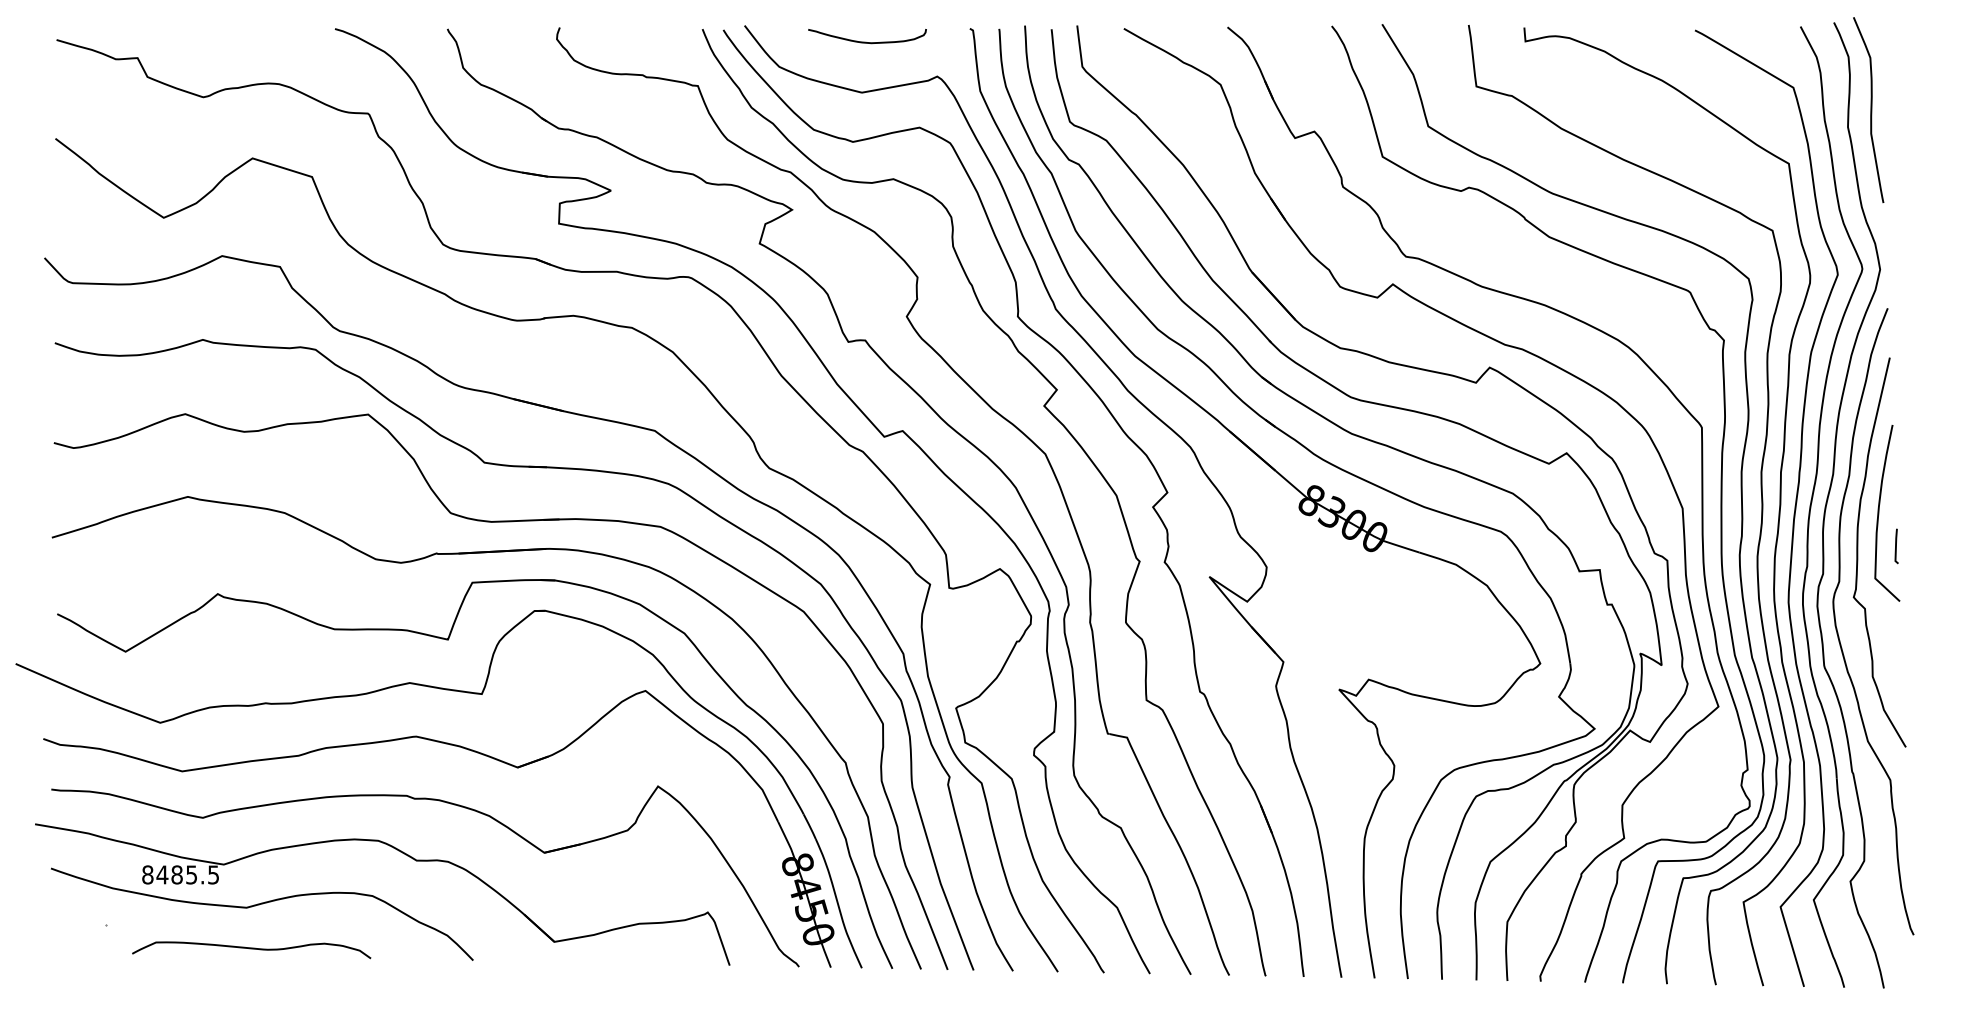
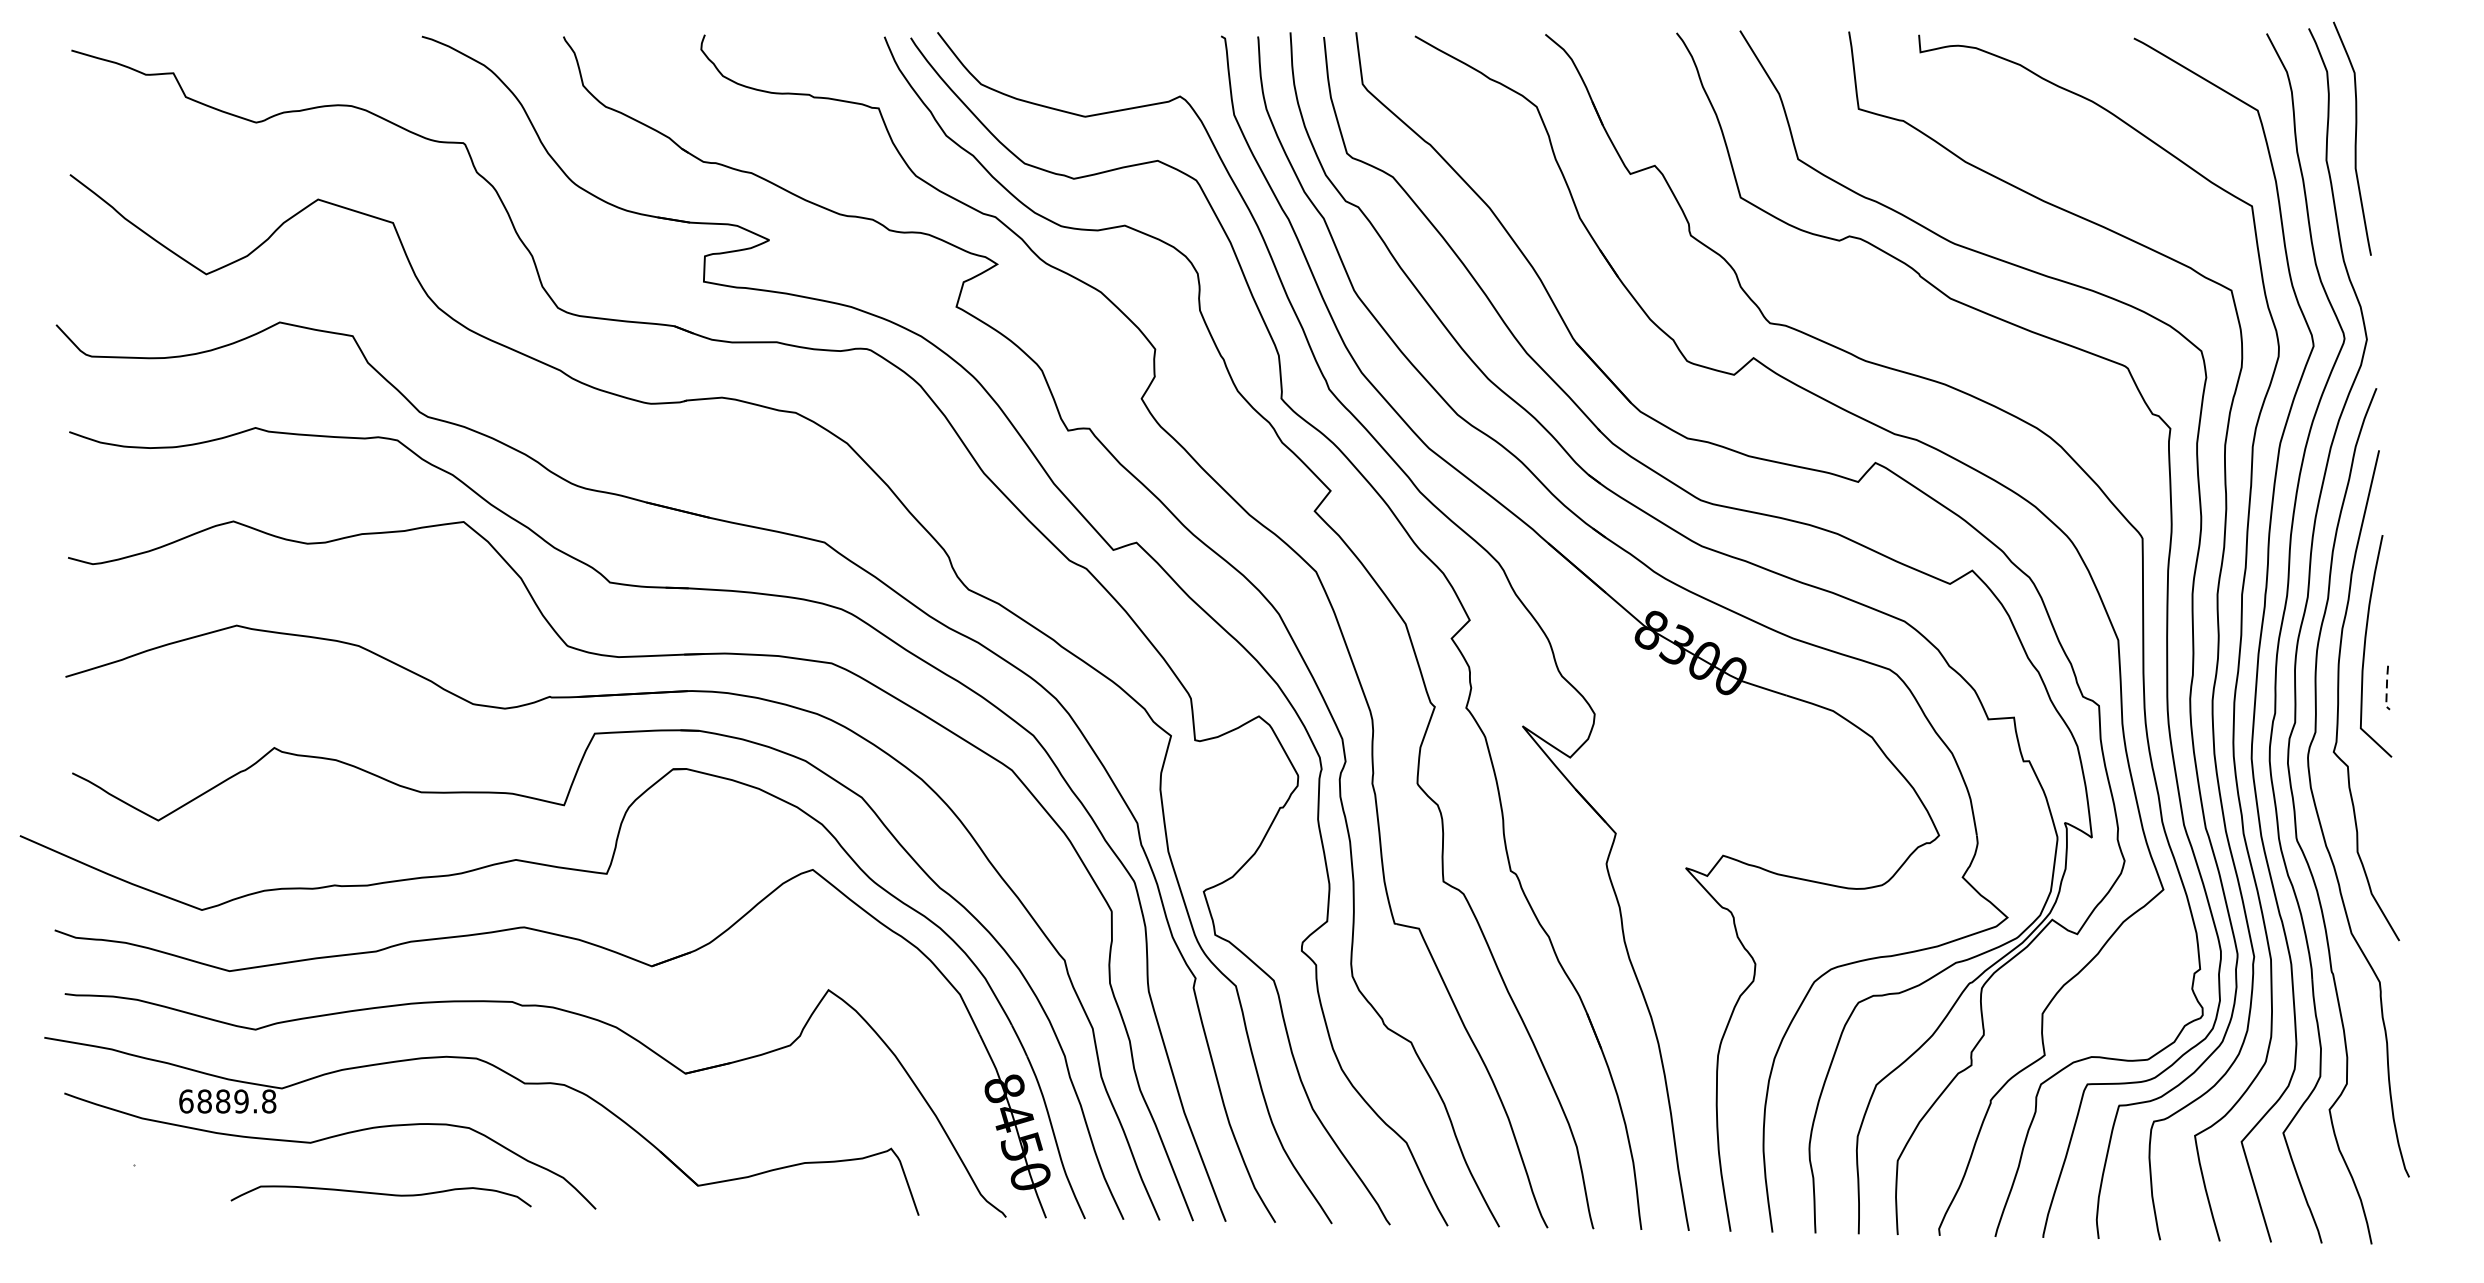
curve: (866, 41) -> (1090, 52), removed
line: (1895, 547) -> (2386, 689), solid -> dashed
text: (180, 874) -> (227, 1100), 8485.5 -> 6889.8
curve: (251, 949) -> (380, 1195), moved

